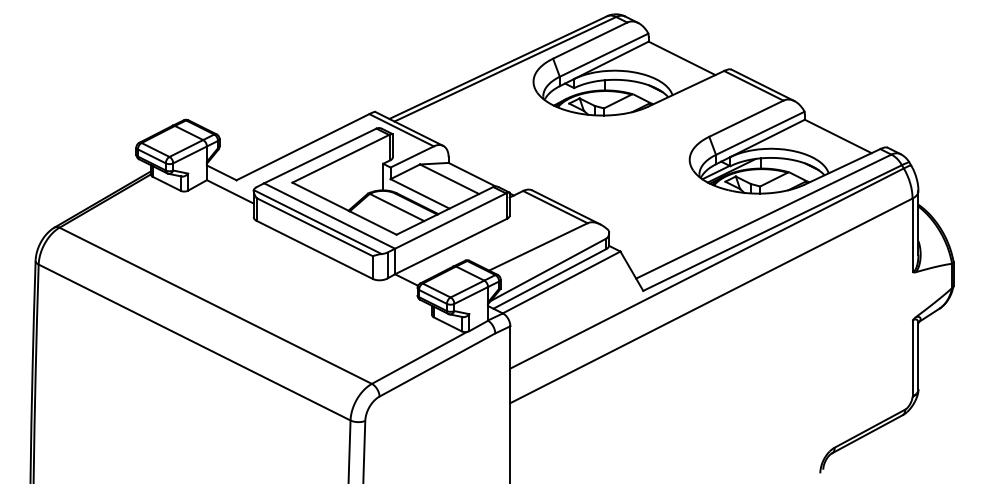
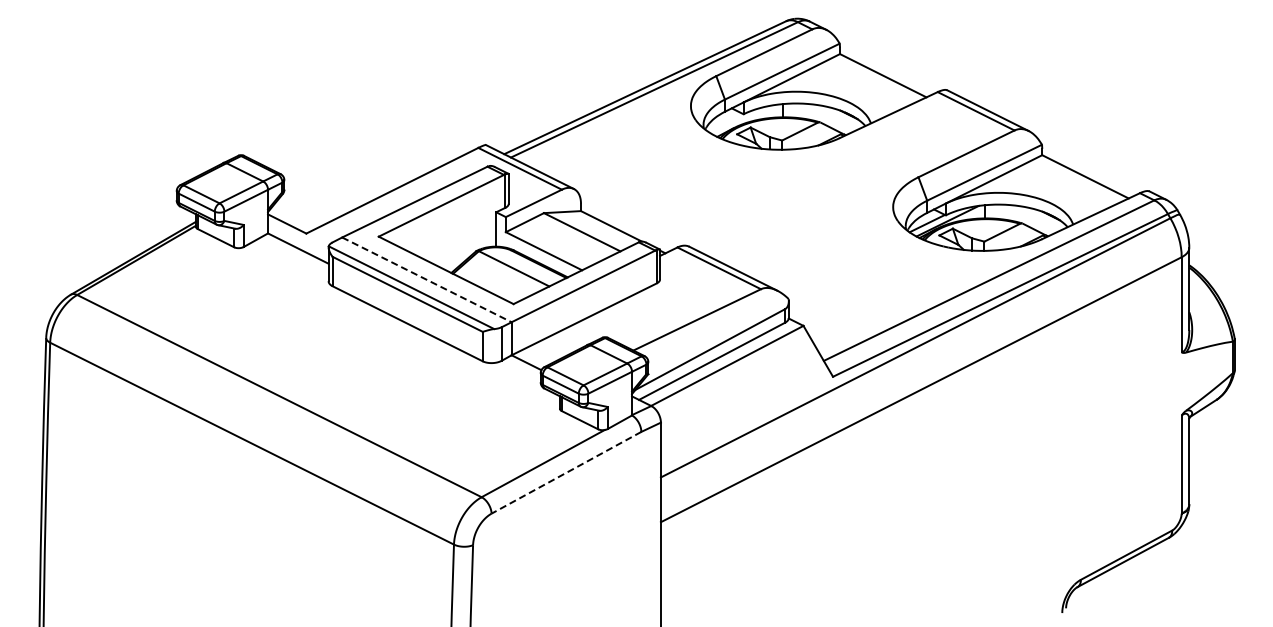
line: (329, 215) -> (426, 279), solid -> dashed
line: (437, 365) -> (566, 473), solid -> dashed

